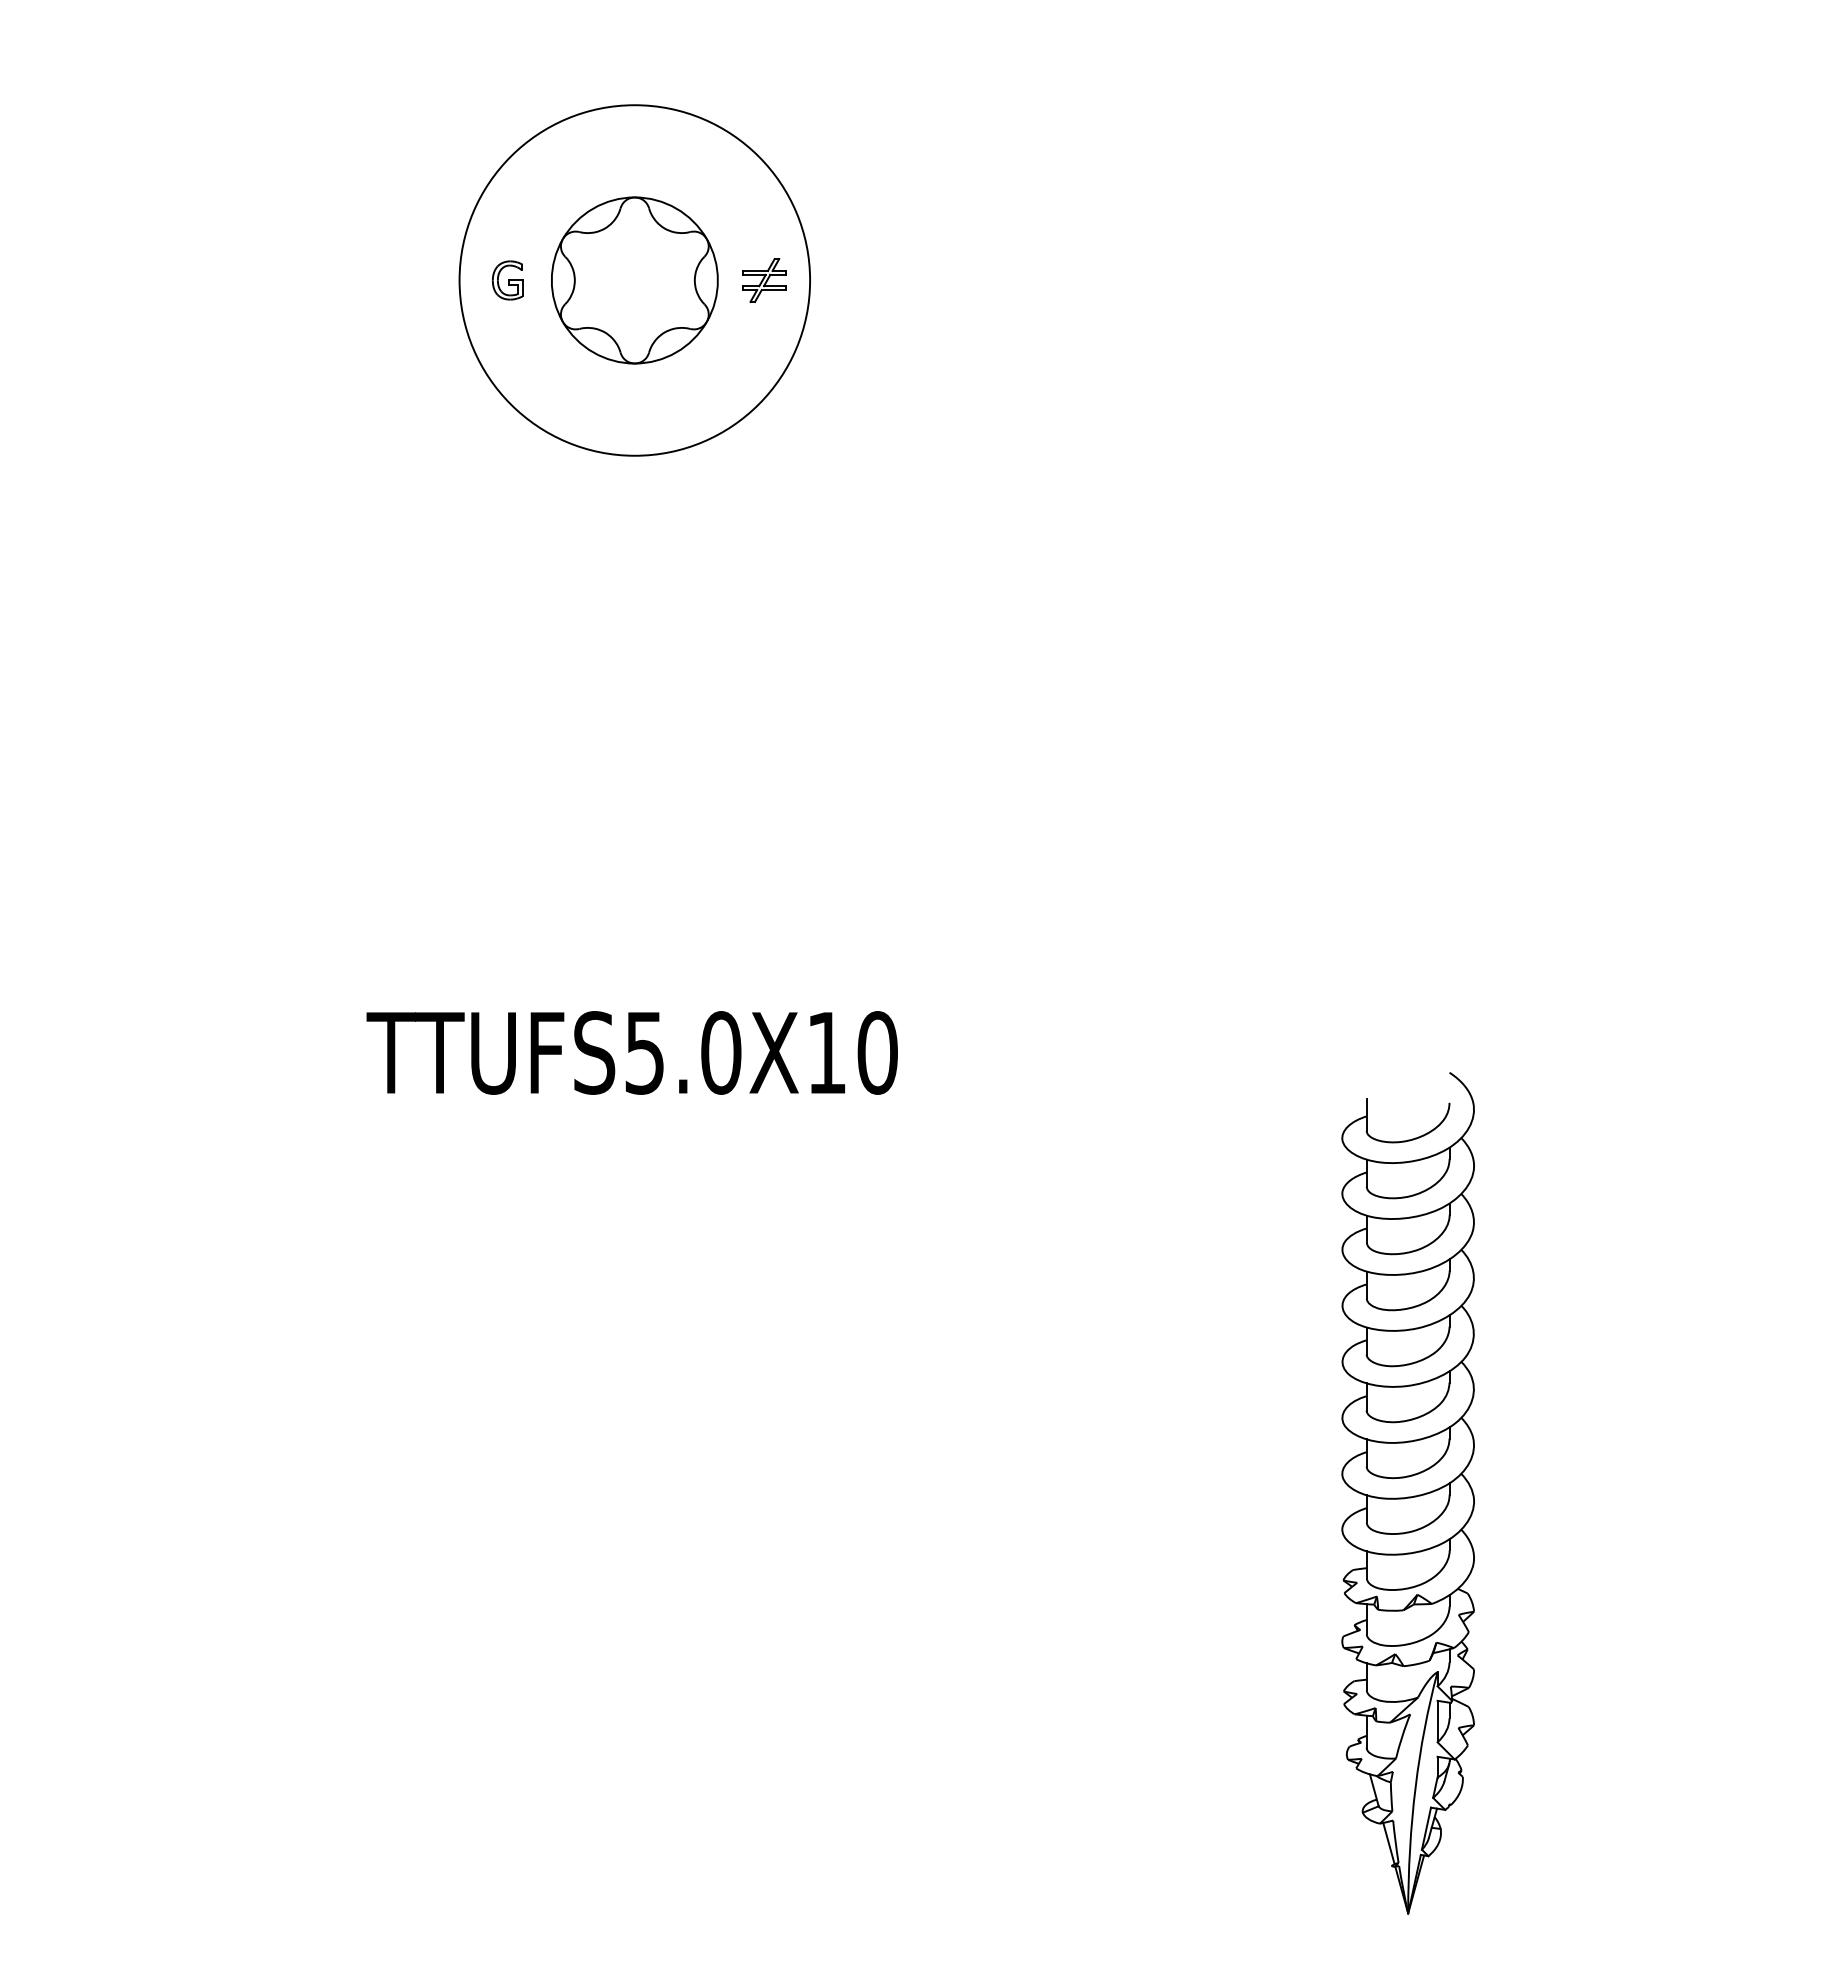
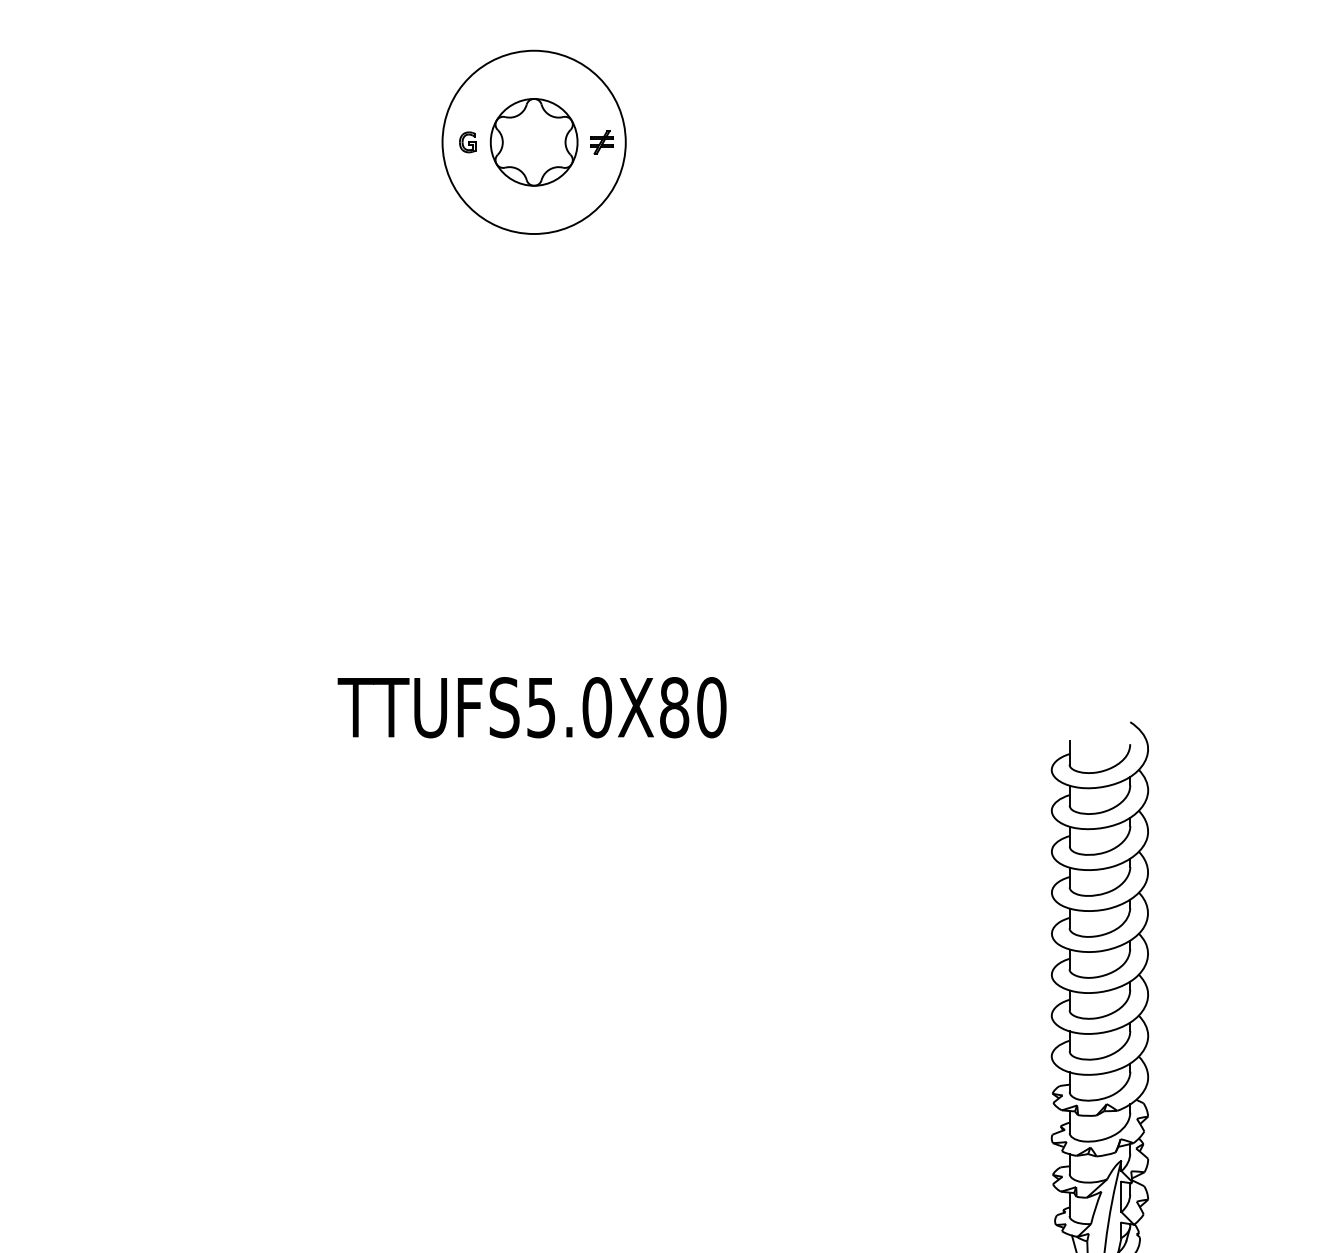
part: (635, 280) -> (534, 142), size x0.71
text: (826, 1052) -> (674, 707), TTUFS5.0X10 -> TTUFS5.0X80

